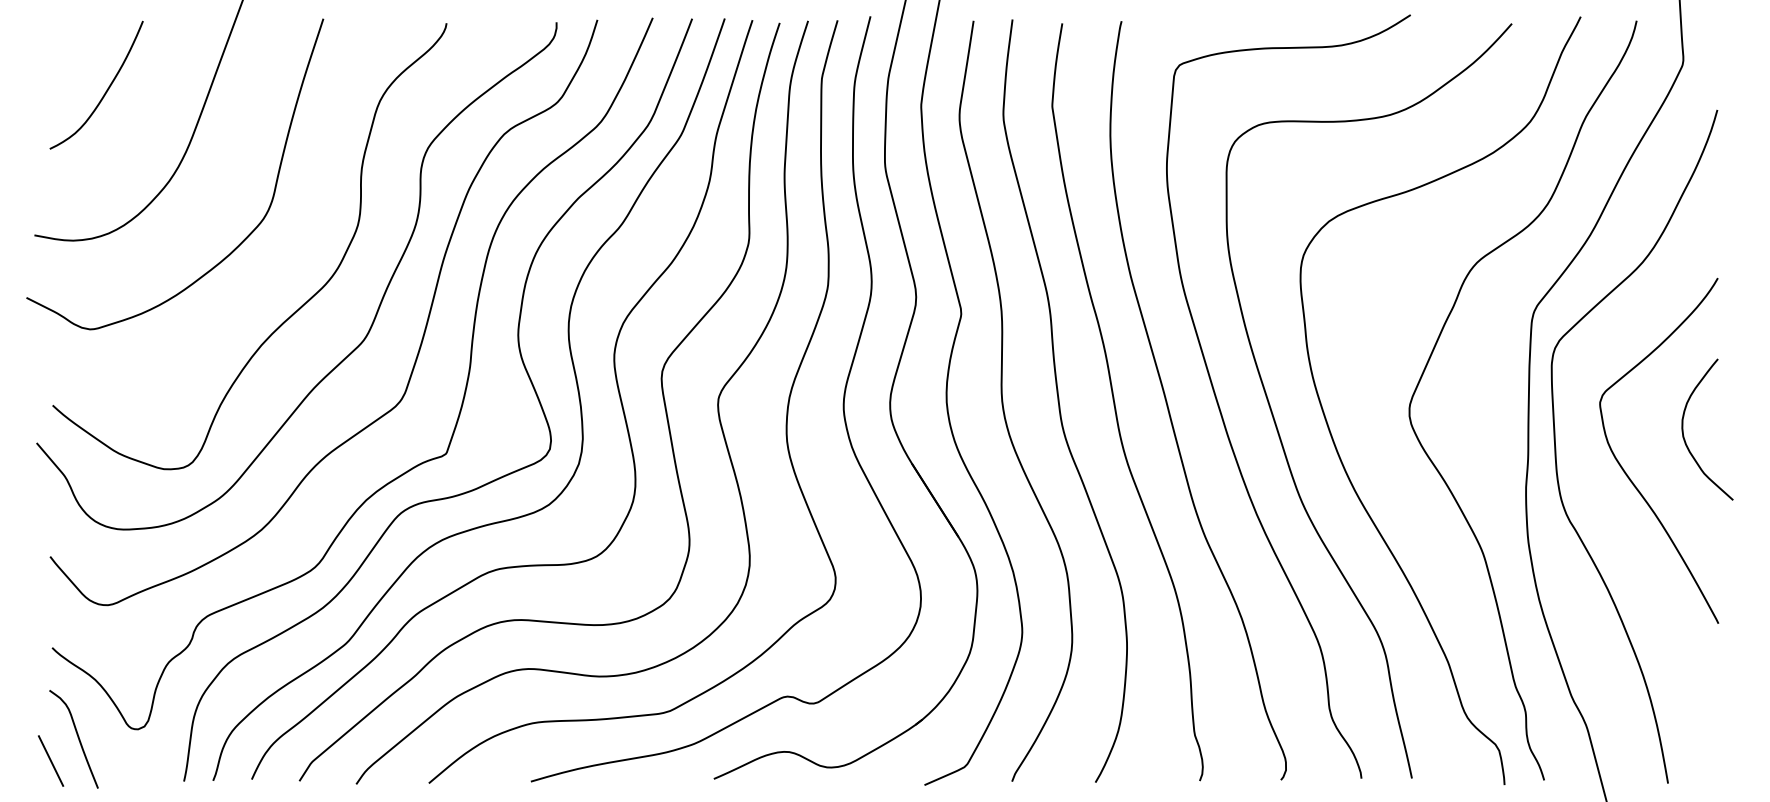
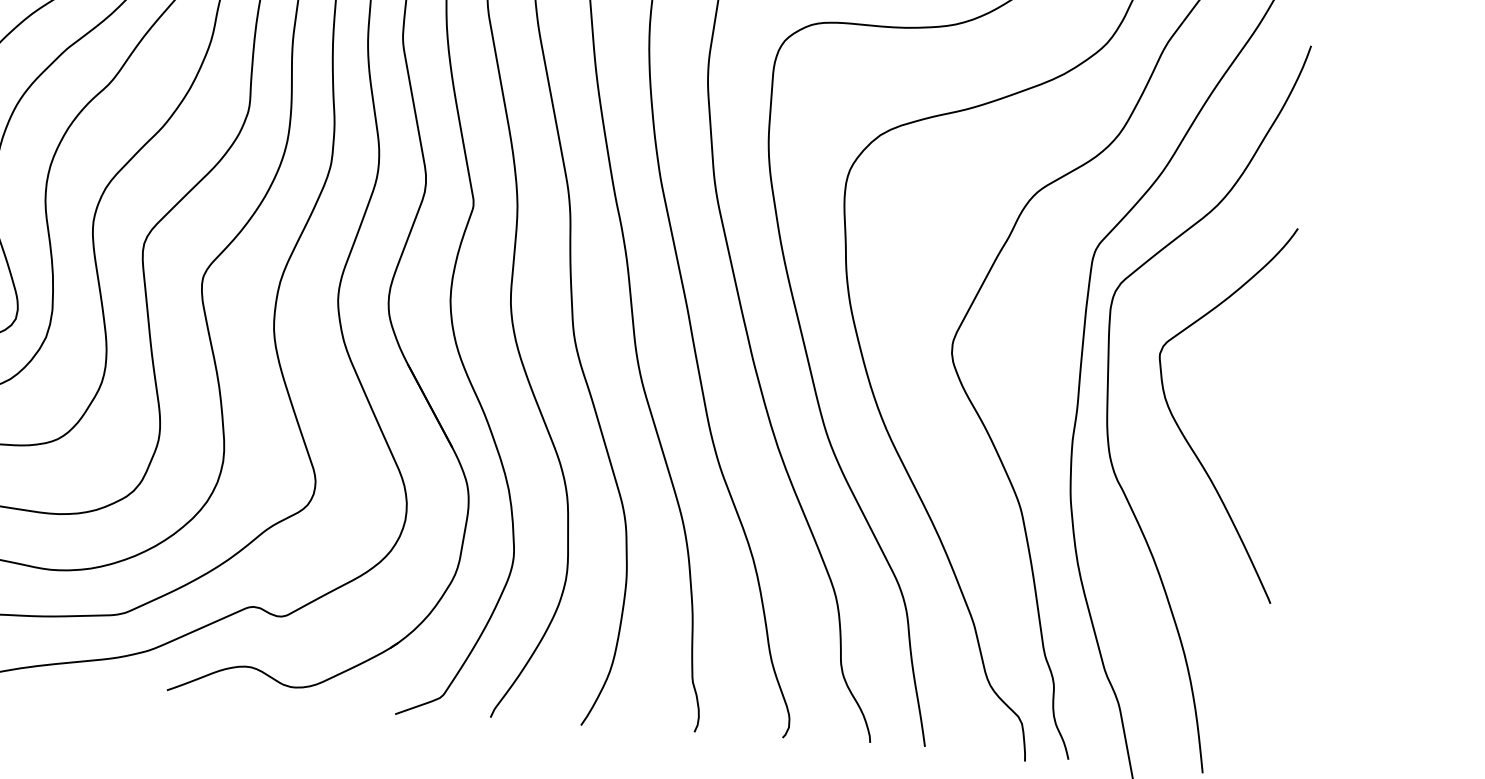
curve: (1684, 435) -> (1248, 396), removed

